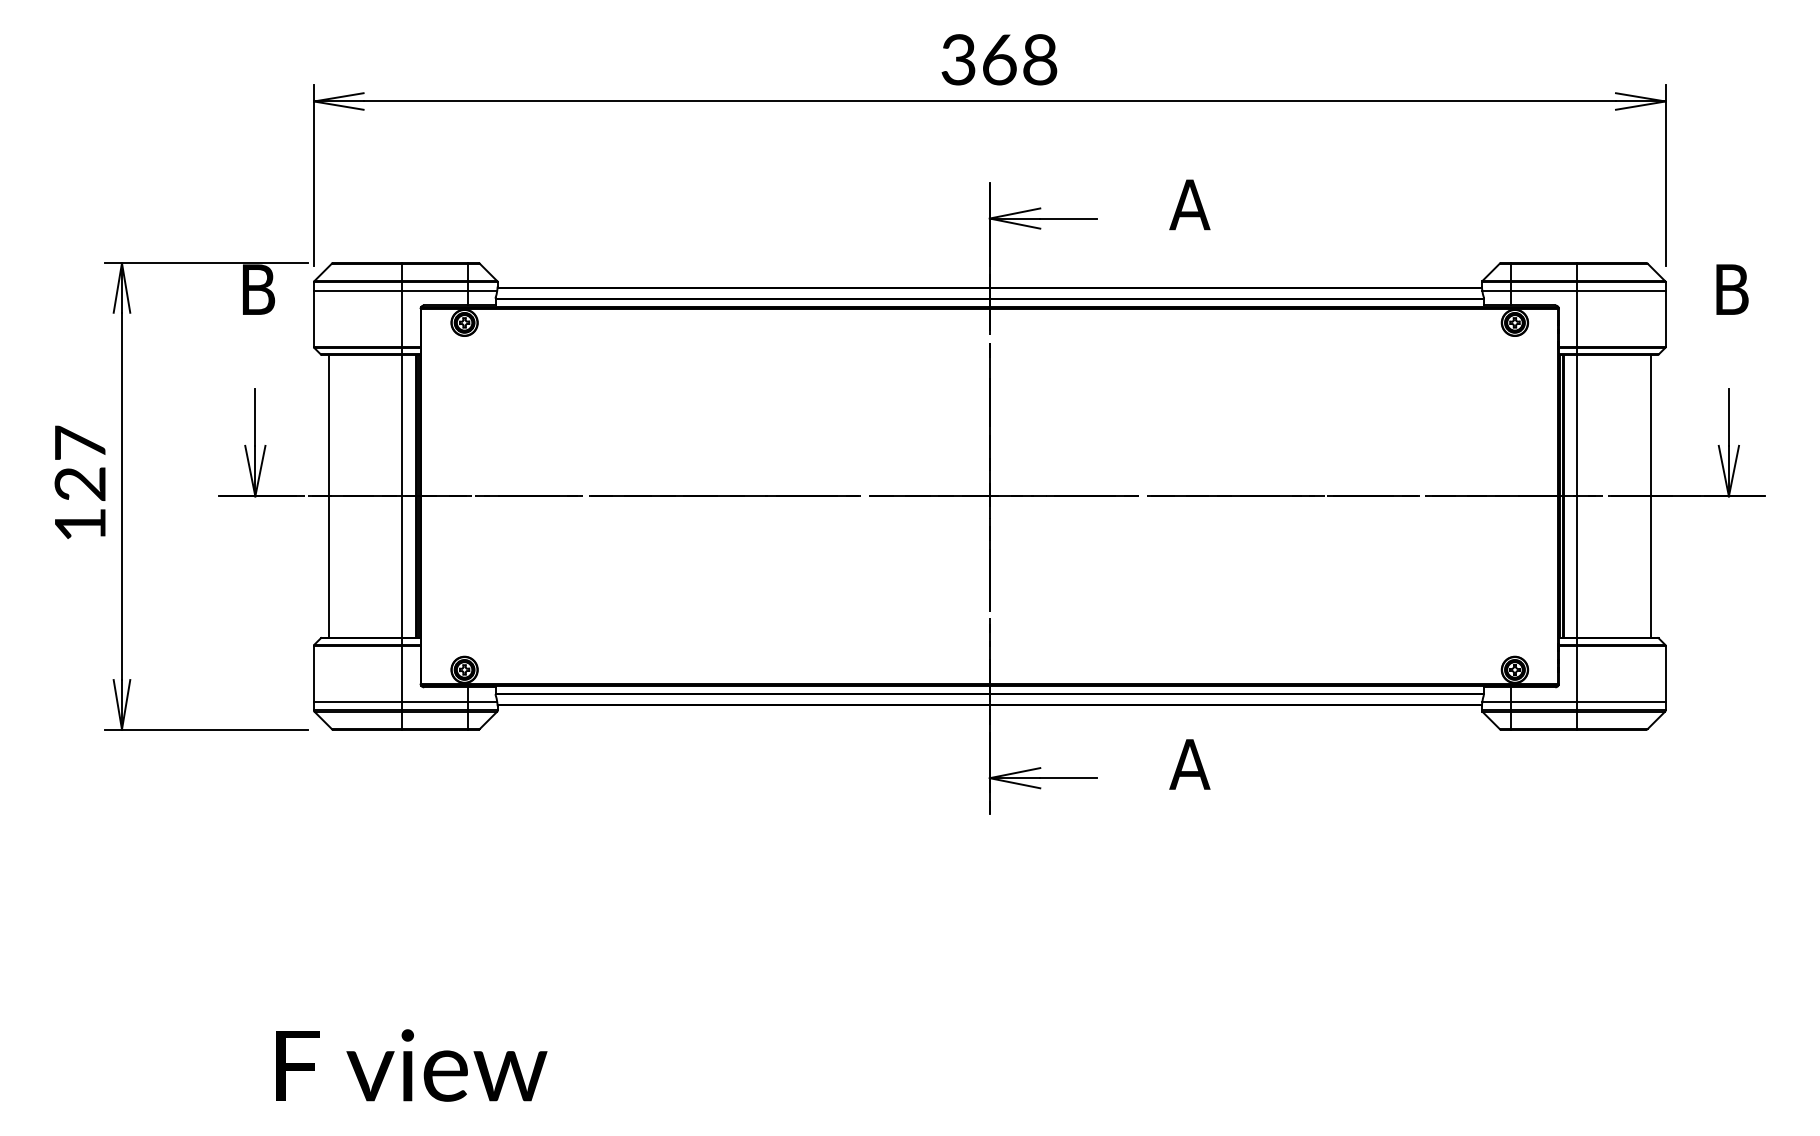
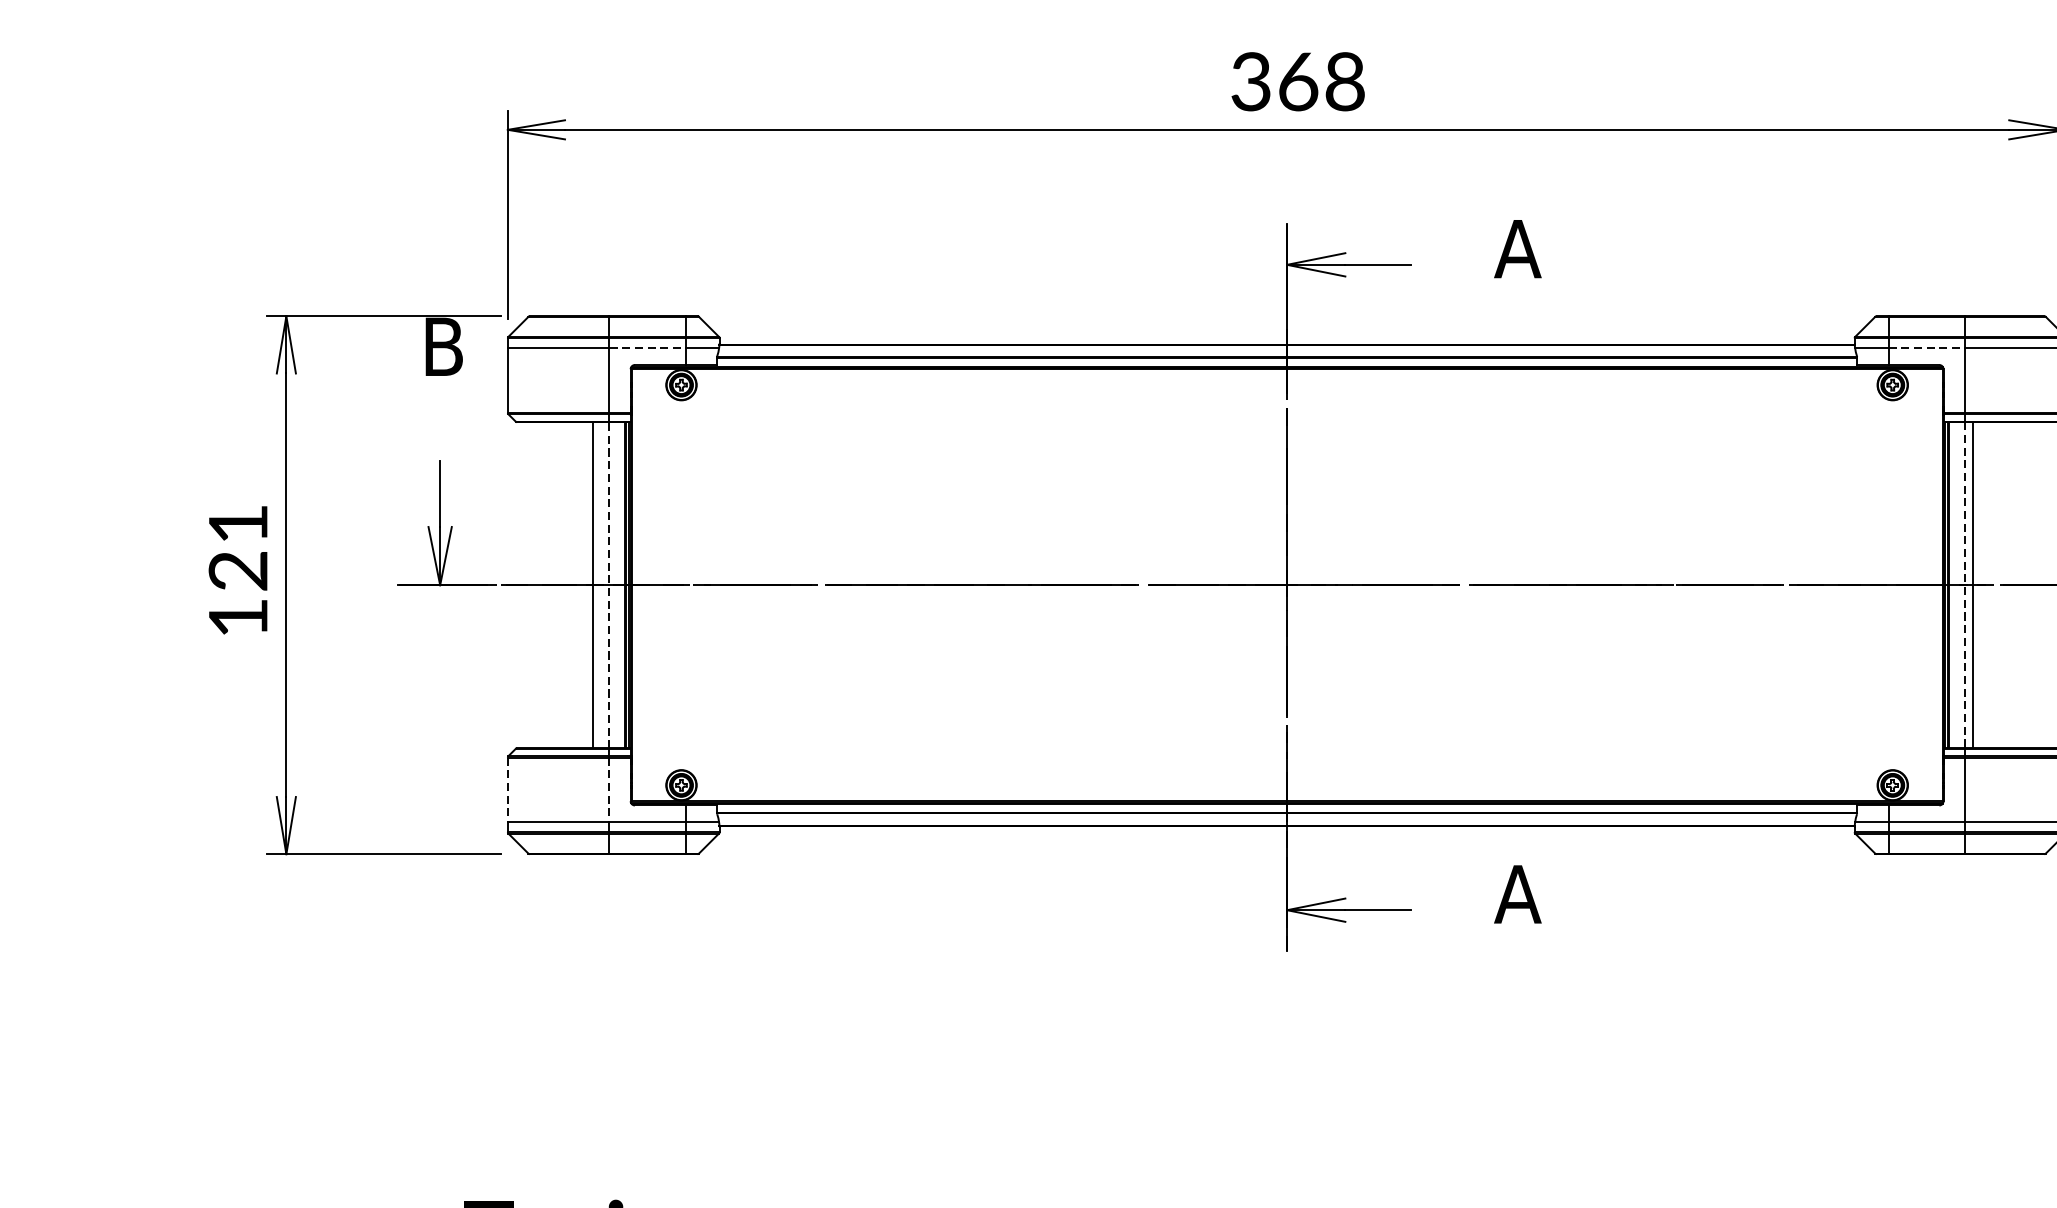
line: (435, 290) -> (647, 347), solid -> dashed
line: (1544, 290) -> (1926, 347), solid -> dashed
text: (80, 442) -> (238, 523), 127 -> 121
line: (402, 495) -> (609, 584), solid -> dashed
line: (328, 496) -> (592, 585), moved
line: (1577, 496) -> (1964, 585), solid -> dashed
line: (1650, 496) -> (1972, 585), moved
line: (314, 674) -> (508, 790), solid -> dashed
line: (402, 674) -> (609, 790), solid -> dashed

